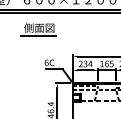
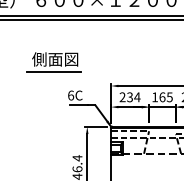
part: (38, 29) -> (54, 61), moved

